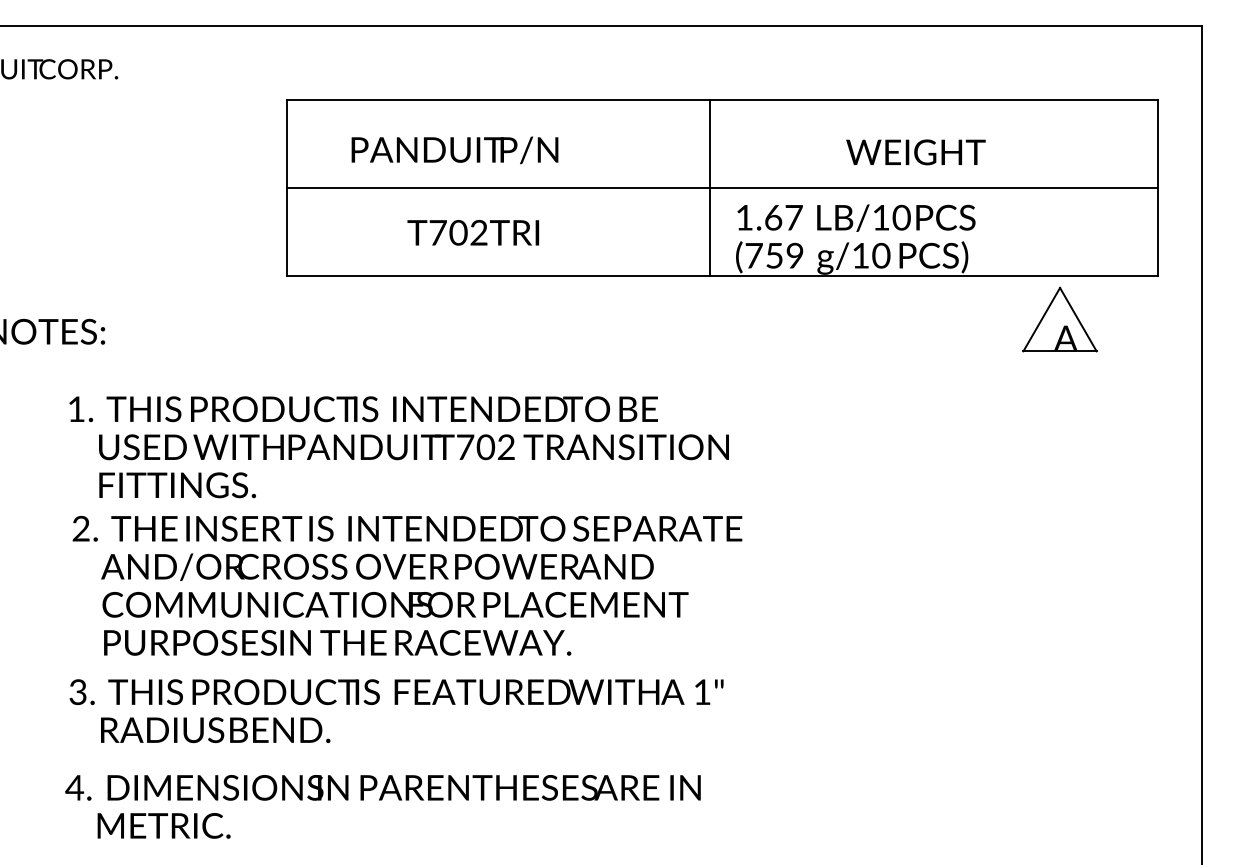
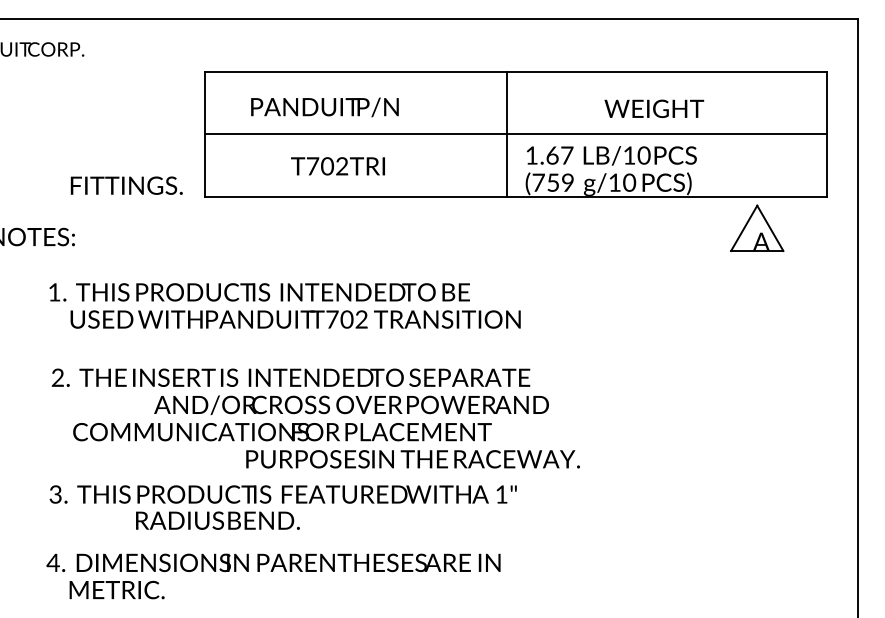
text: (177, 484) -> (126, 185), moved
text: (377, 566) -> (351, 404), moved
text: (336, 643) -> (412, 459), moved
text: (215, 729) -> (217, 520), moved

